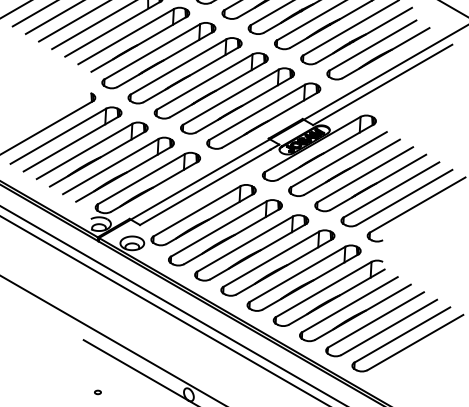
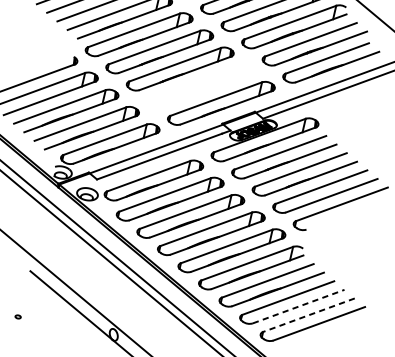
part: (237, 100) -> (200, 85), removed
line: (389, 327) -> (298, 306), solid -> dashed
line: (402, 335) -> (308, 315), solid -> dashed
part: (97, 392) -> (17, 316), moved

